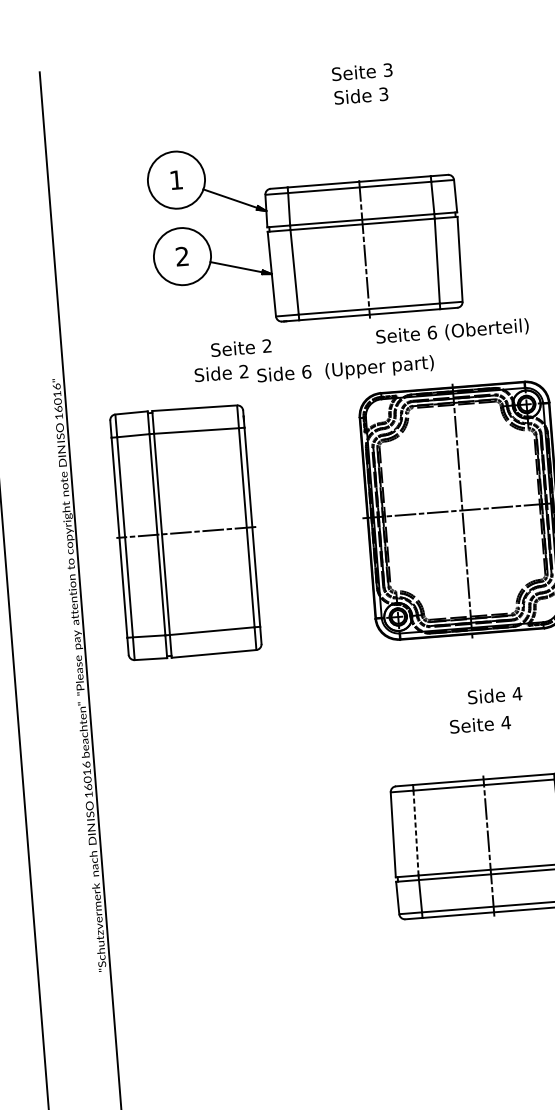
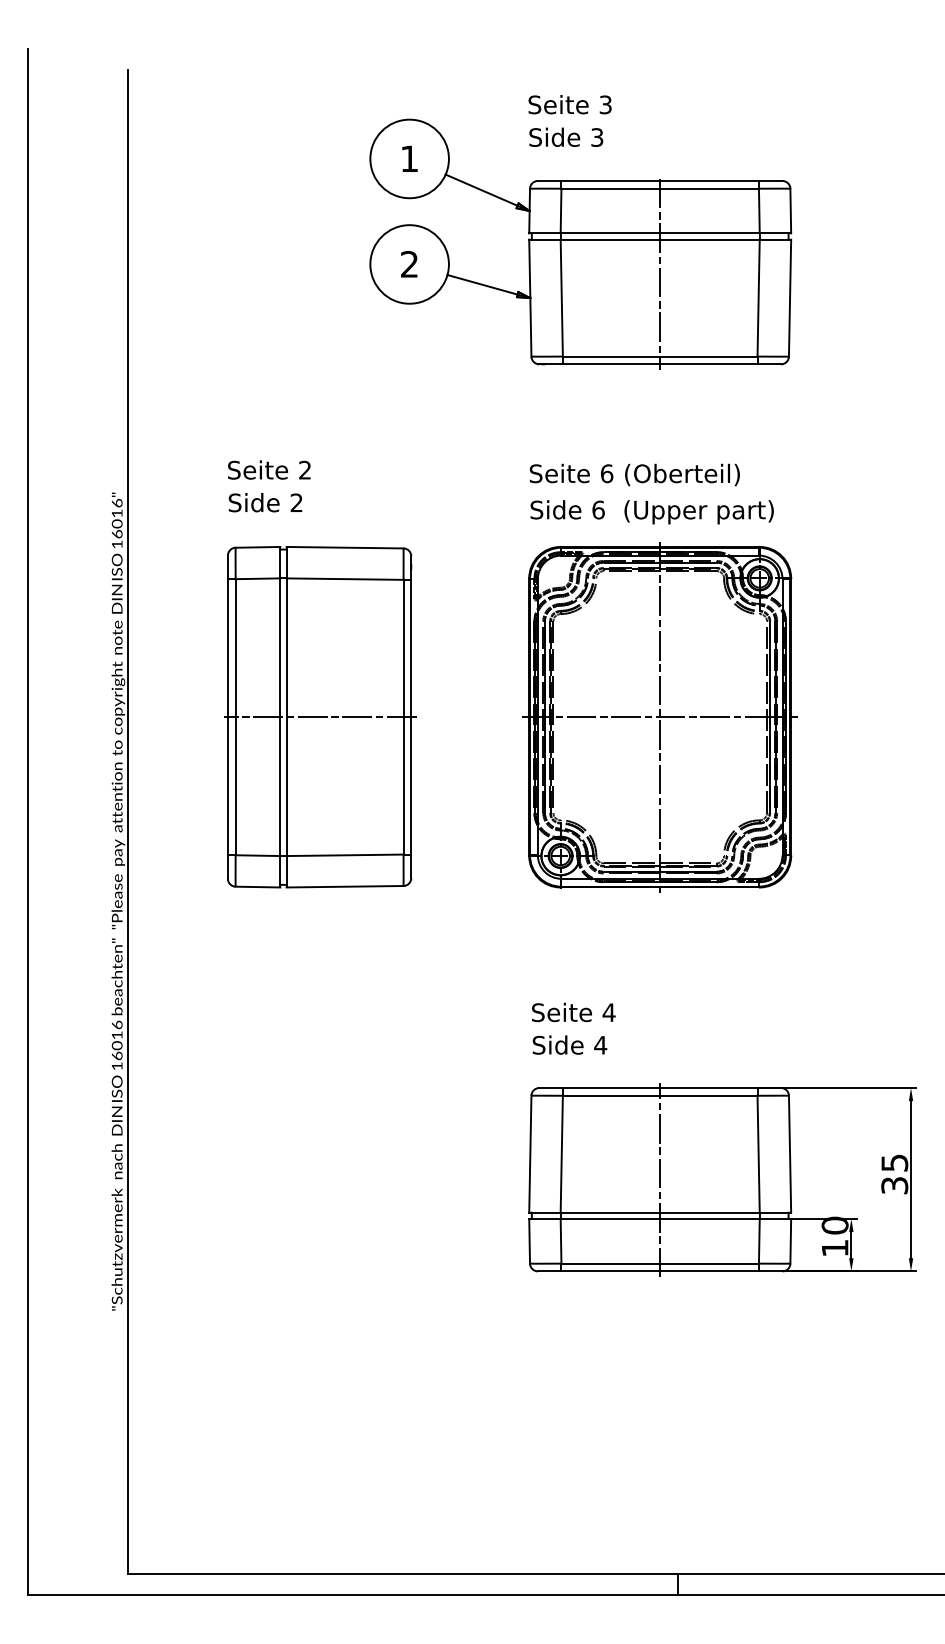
part: (305, 231) -> (580, 243), moved
text: (452, 331) -> (634, 474), moved
text: (241, 347) -> (269, 469), moved
text: (345, 370) -> (651, 512), moved
text: (221, 373) -> (265, 502), moved
part: (186, 532) -> (320, 717), moved
text: (494, 695) -> (569, 1044), moved
text: (480, 724) -> (573, 1012), moved
line: (415, 832) -> (561, 1153), dashed -> solid

